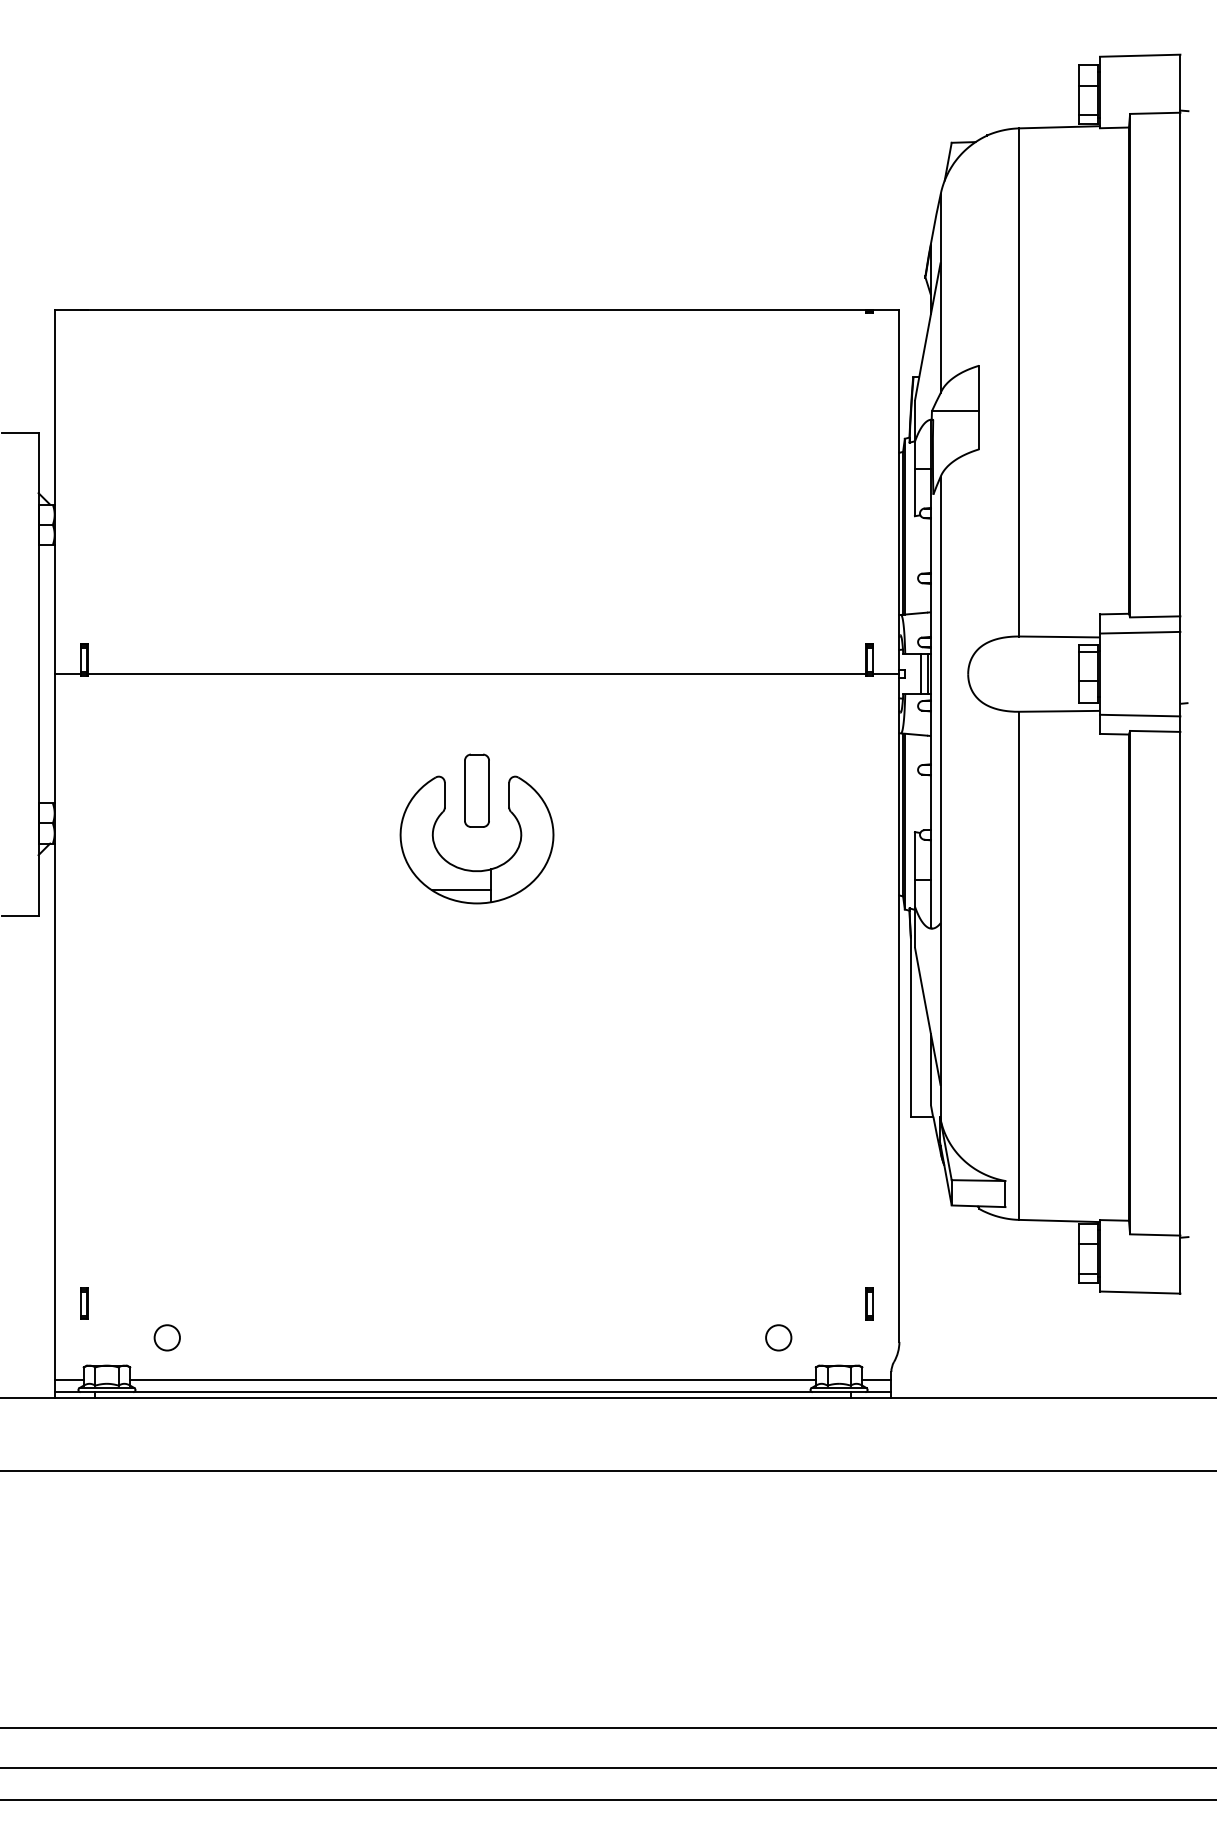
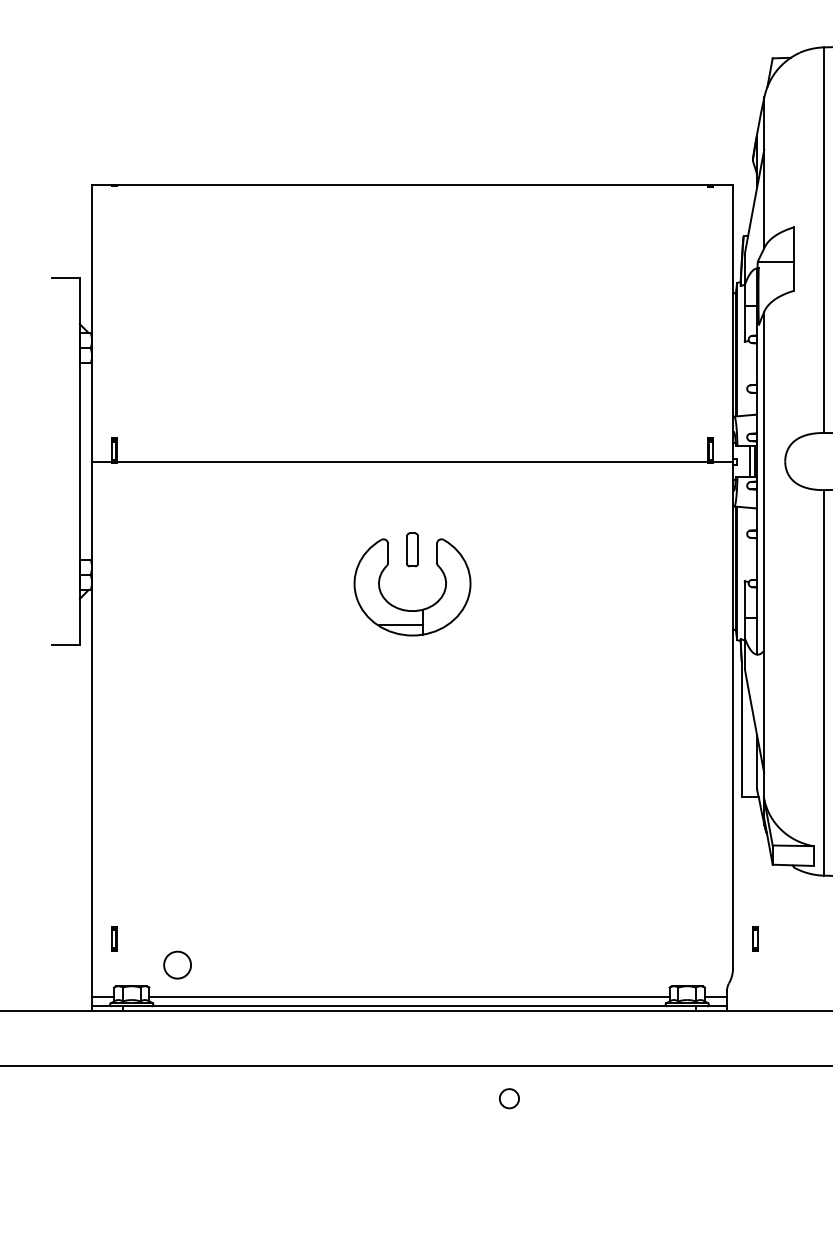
part: (476, 790) -> (412, 549), size x0.6
part: (869, 1303) -> (755, 939), moved
circle: (166, 1337) -> (176, 964), size x1.4
circle: (778, 1337) -> (509, 1098), moved

